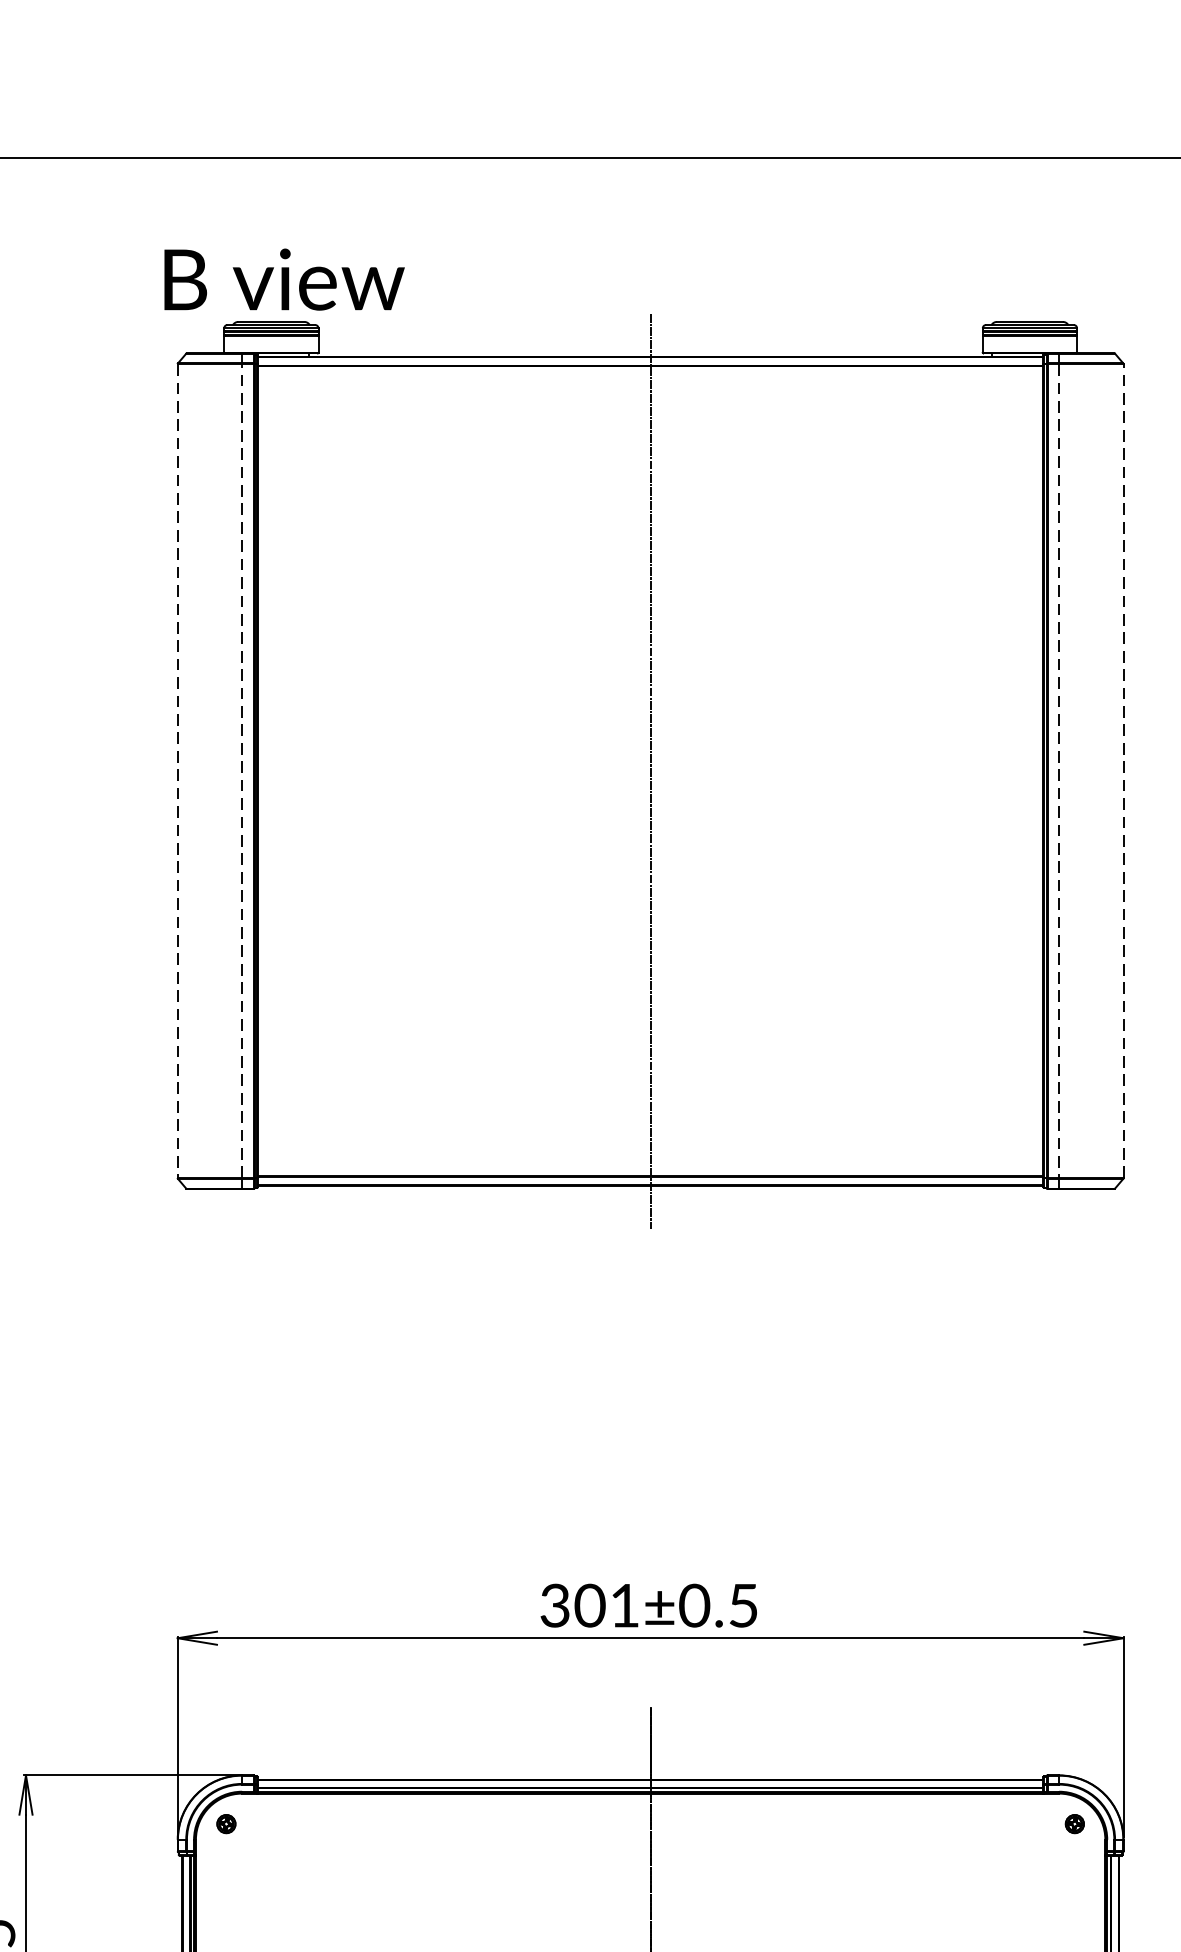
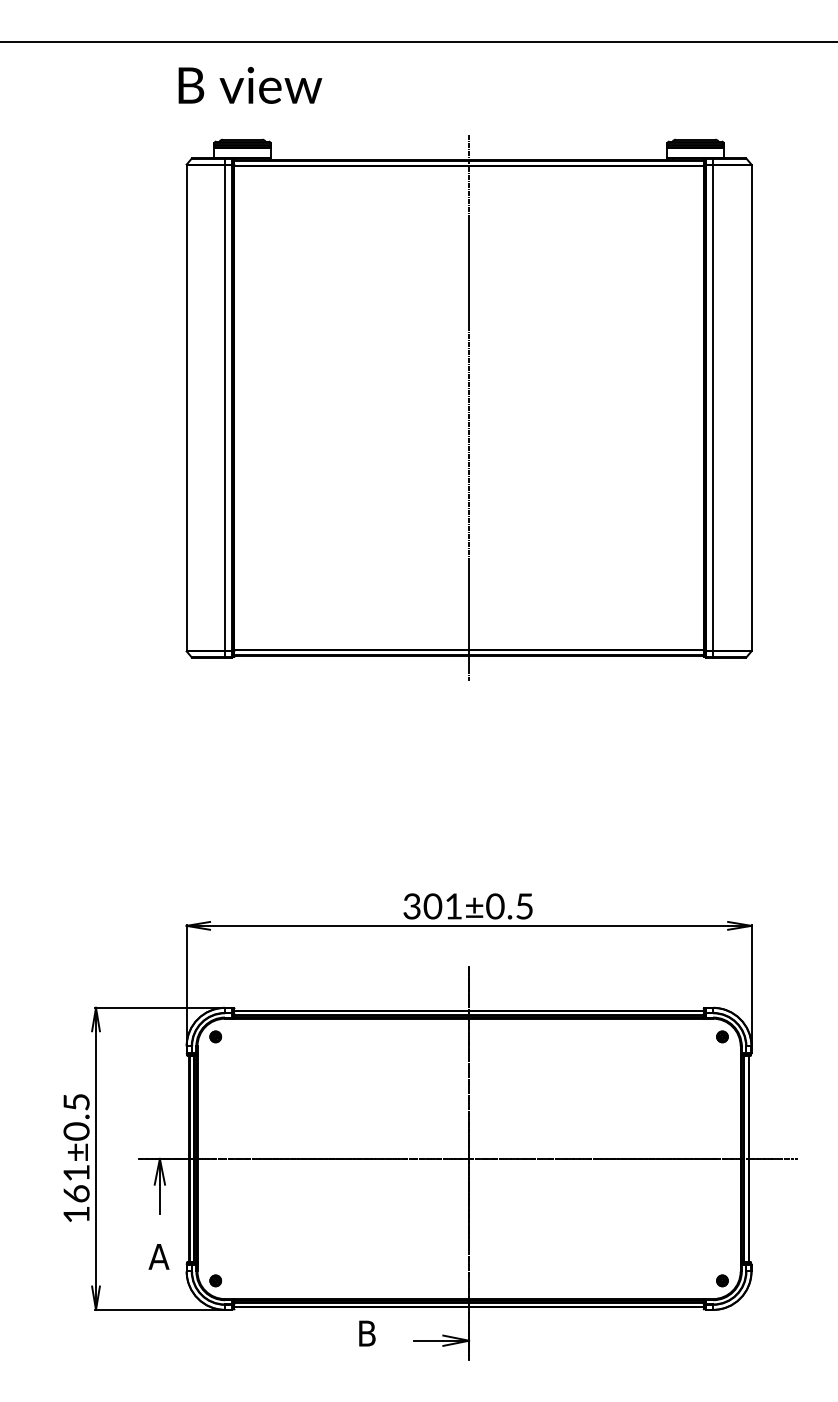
text: (284, 279) -> (250, 85), moved
line: (242, 770) -> (225, 407), dashed -> solid
line: (1123, 770) -> (751, 407), dashed -> solid
line: (177, 771) -> (186, 408), dashed -> solid
line: (1059, 771) -> (713, 408), dashed -> solid

